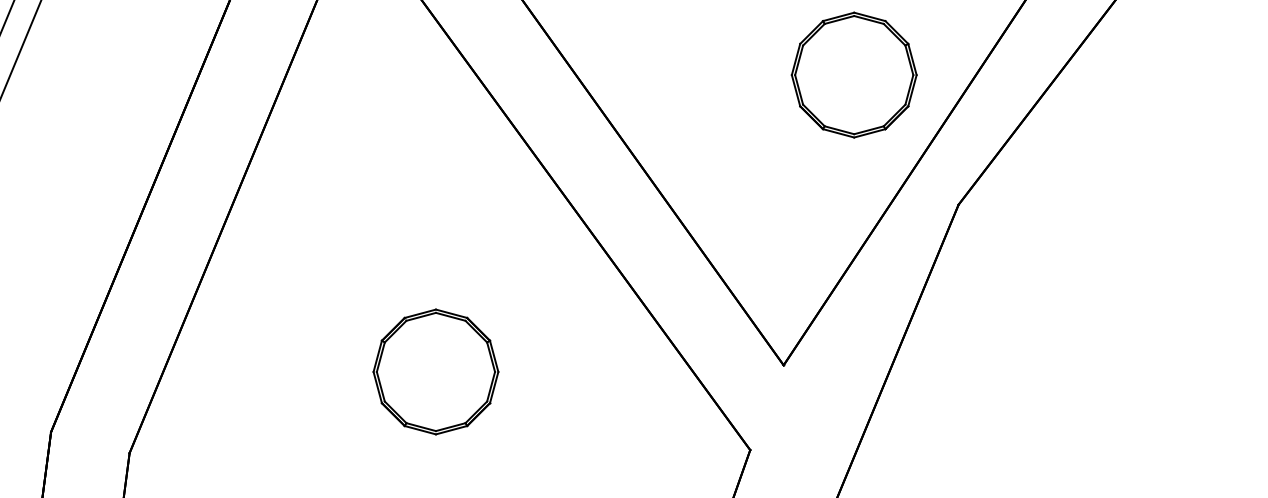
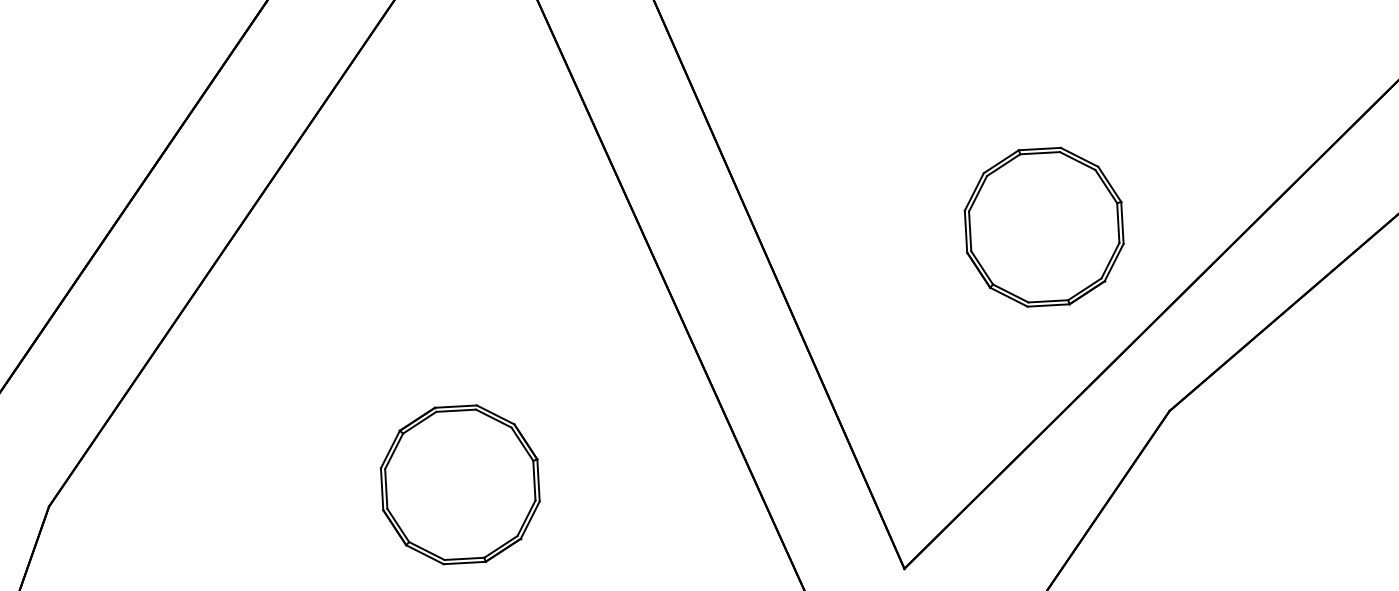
part: (853, 74) -> (1043, 226), moved

